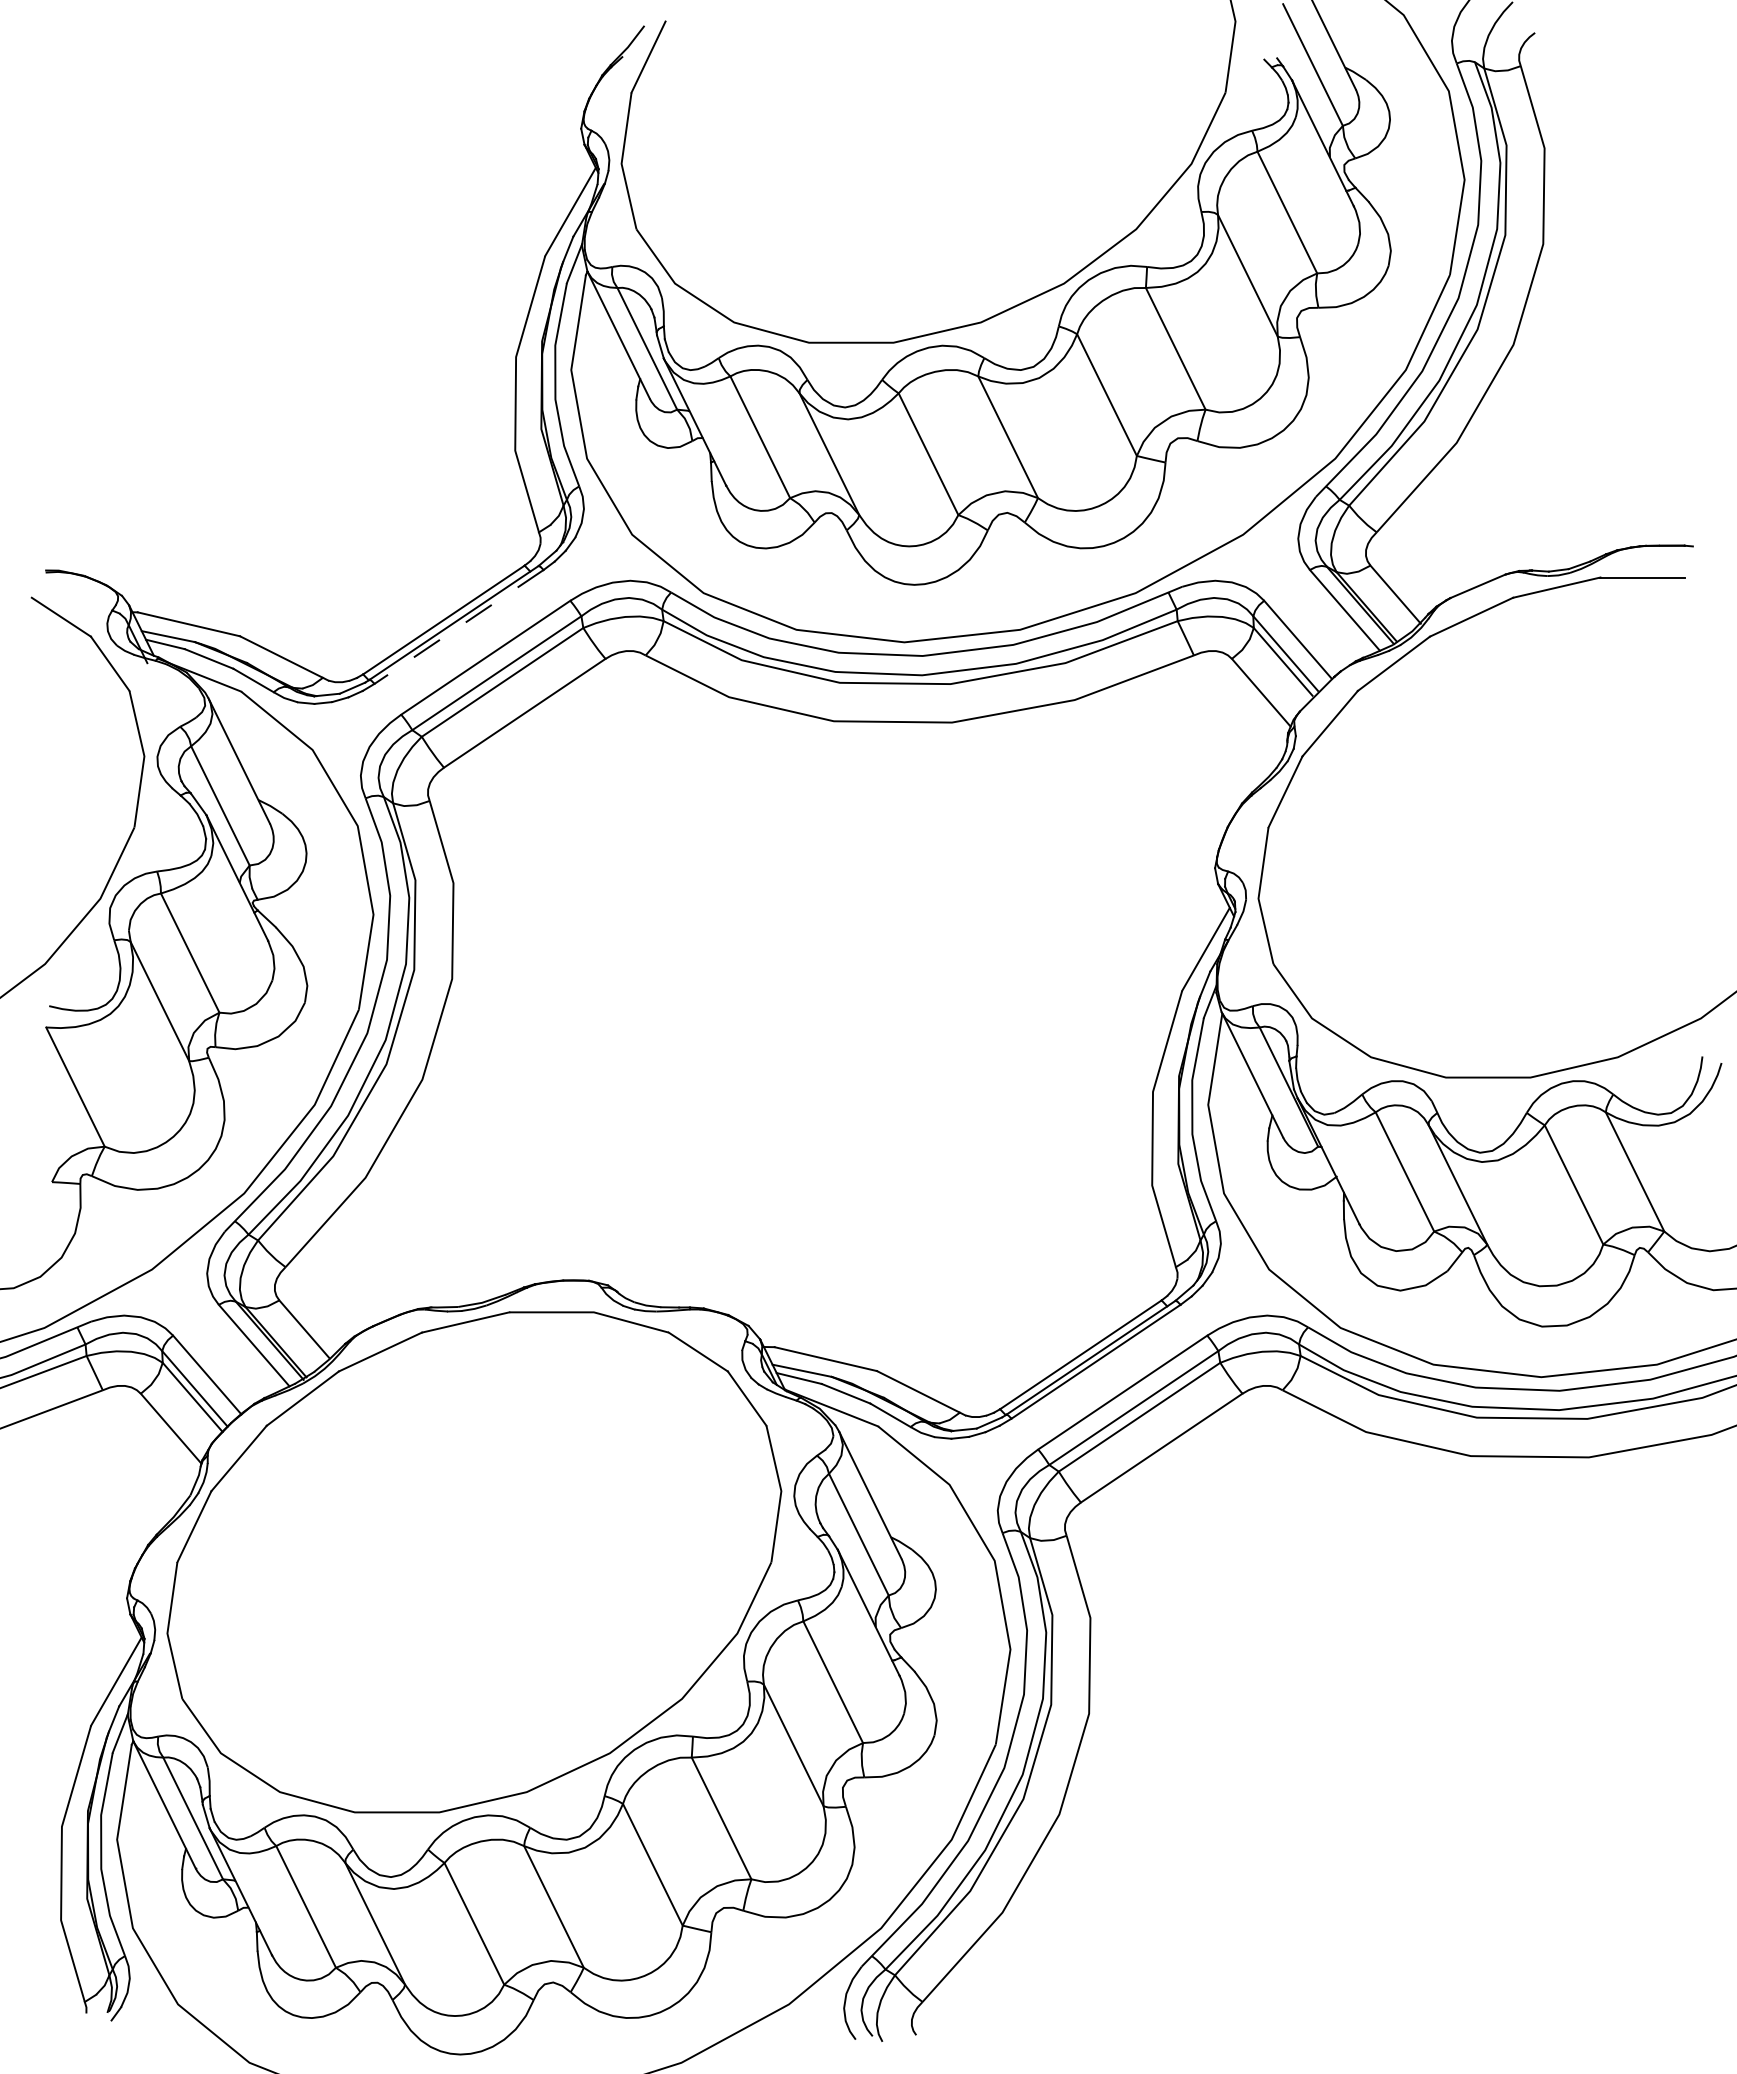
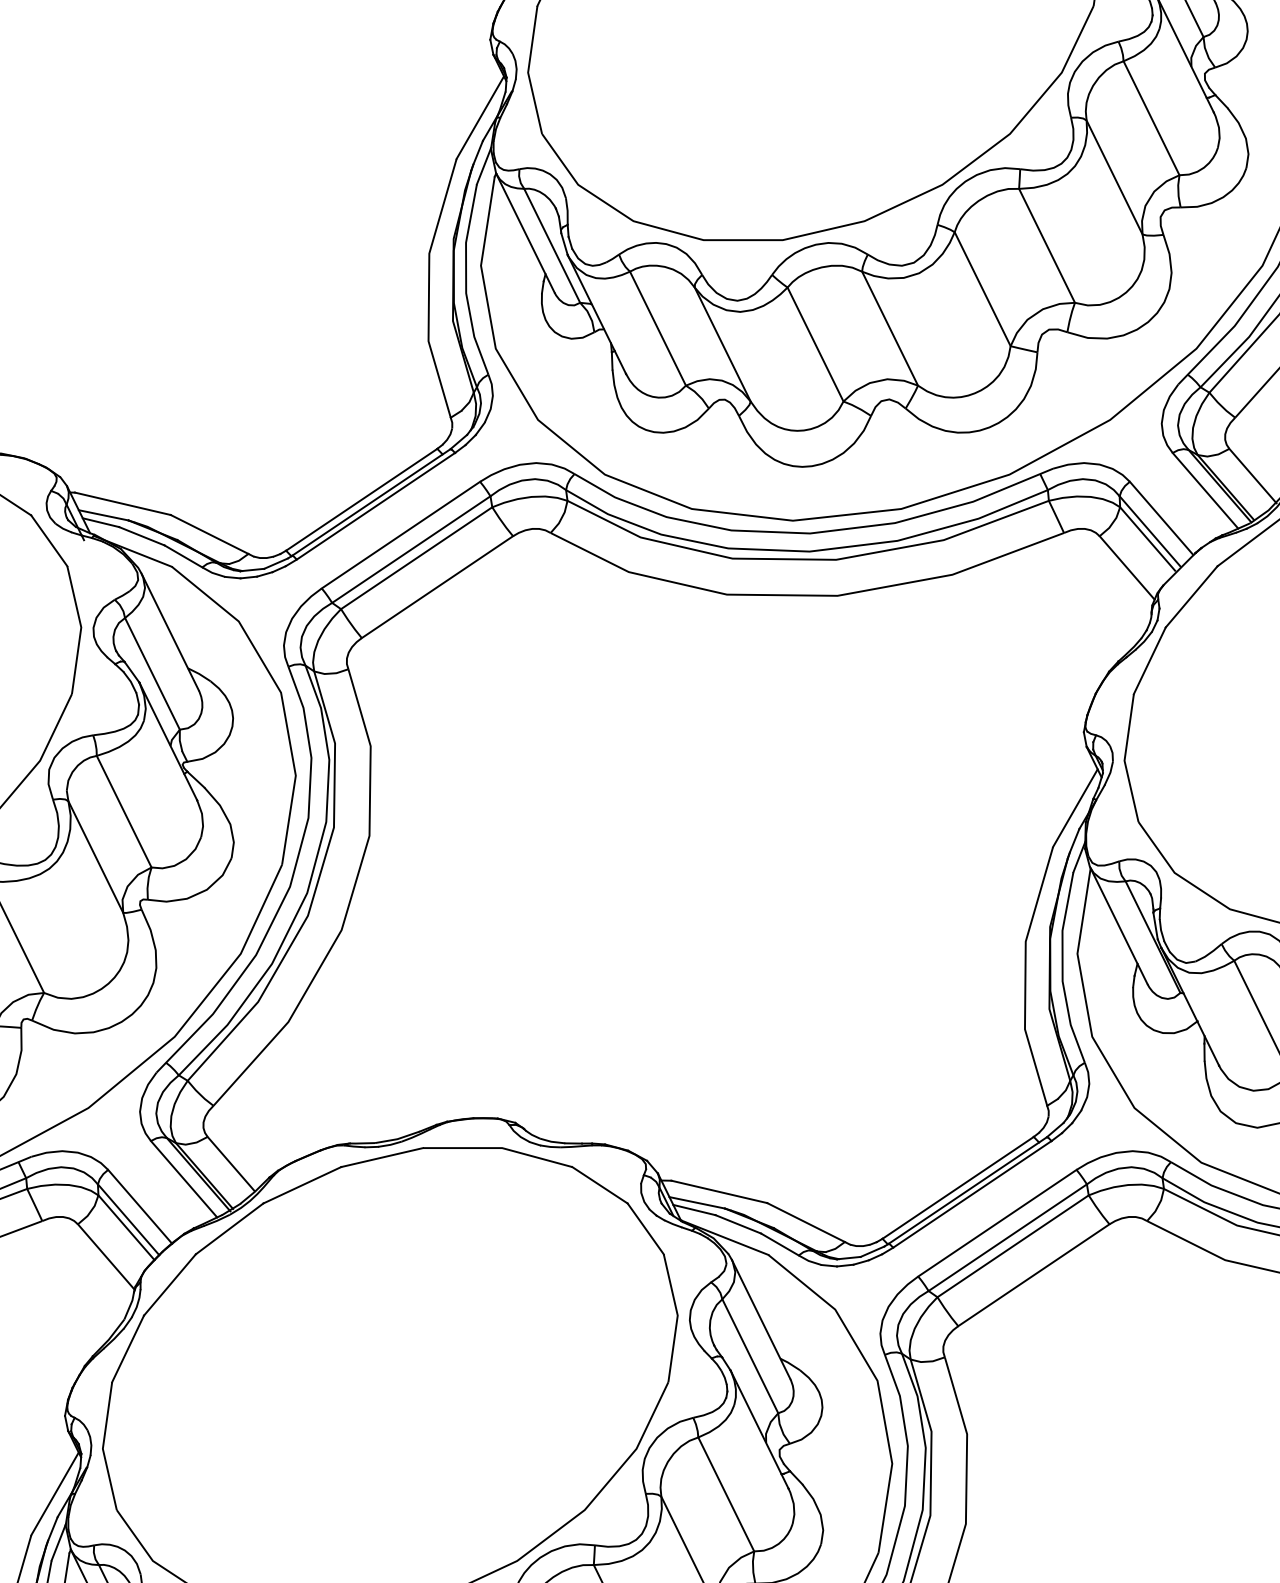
line: (459, 626) -> (376, 505), dashed -> solid

